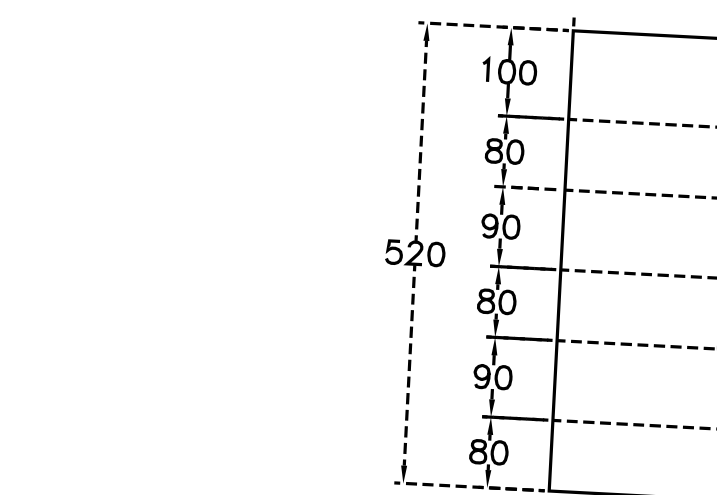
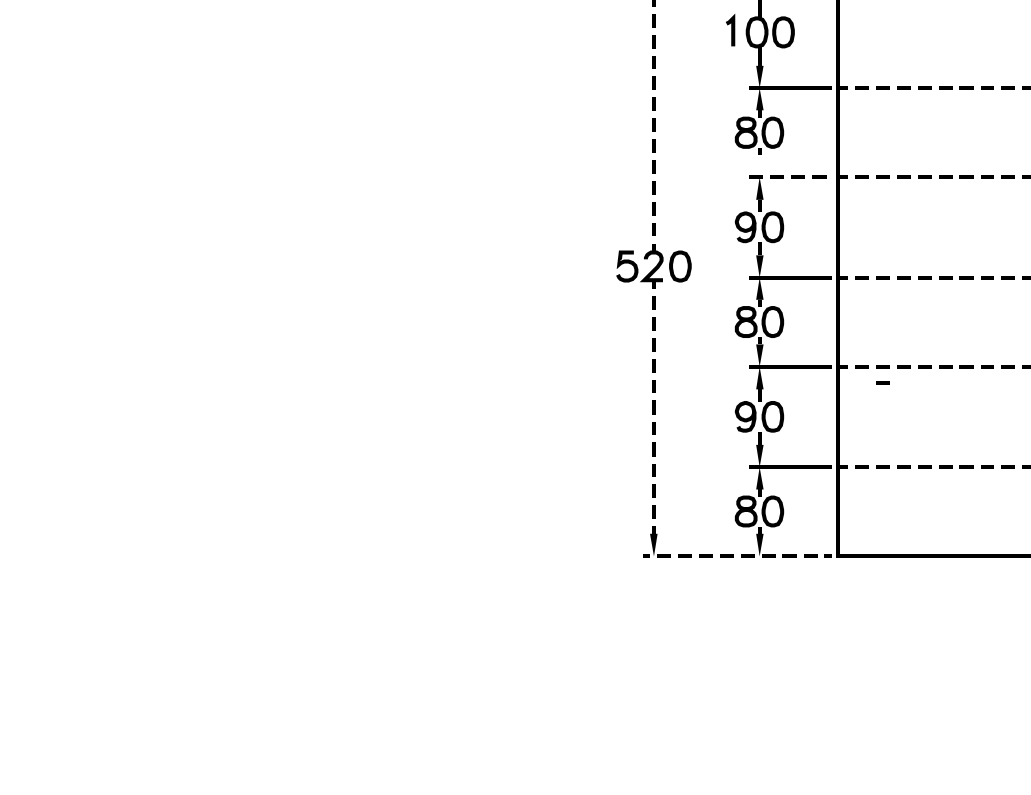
fill: (503, 177) -> (759, 165), removed
line: (592, 355) -> (882, 382), added

